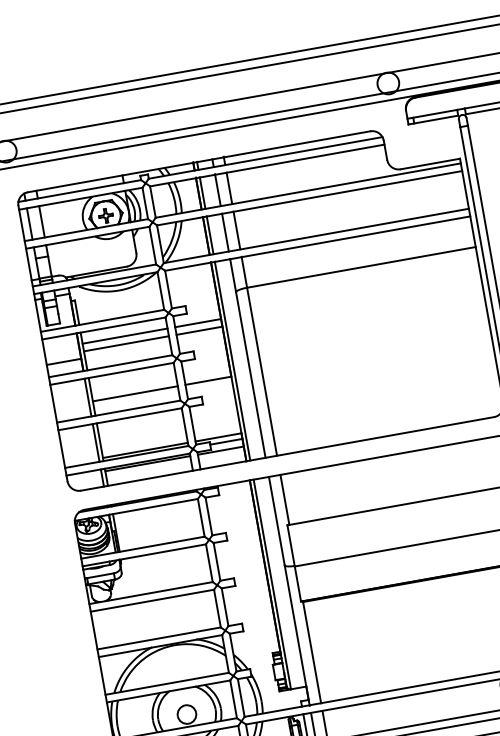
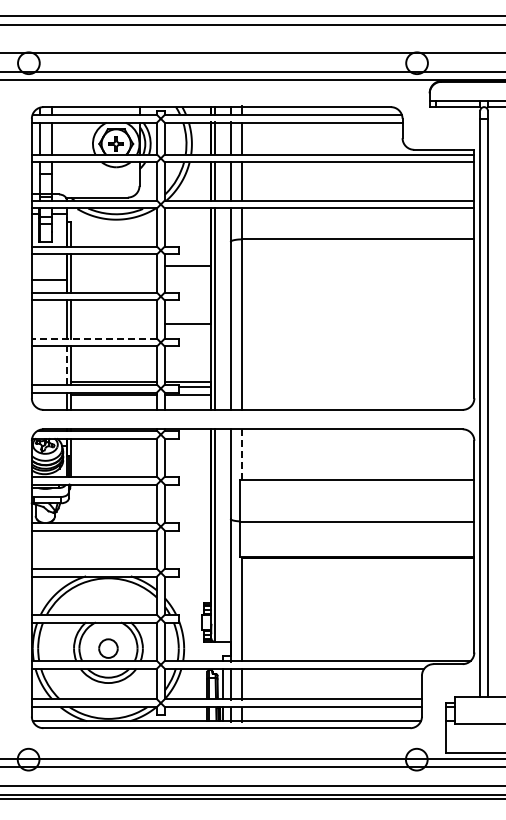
line: (199, 330) -> (187, 273), removed
line: (124, 336) -> (113, 265), removed
line: (126, 343) -> (113, 273), removed
line: (135, 394) -> (113, 324), removed
line: (118, 411) -> (94, 338), solid -> dashed
line: (95, 442) -> (66, 365), solid -> dashed
line: (284, 499) -> (242, 454), solid -> dashed

